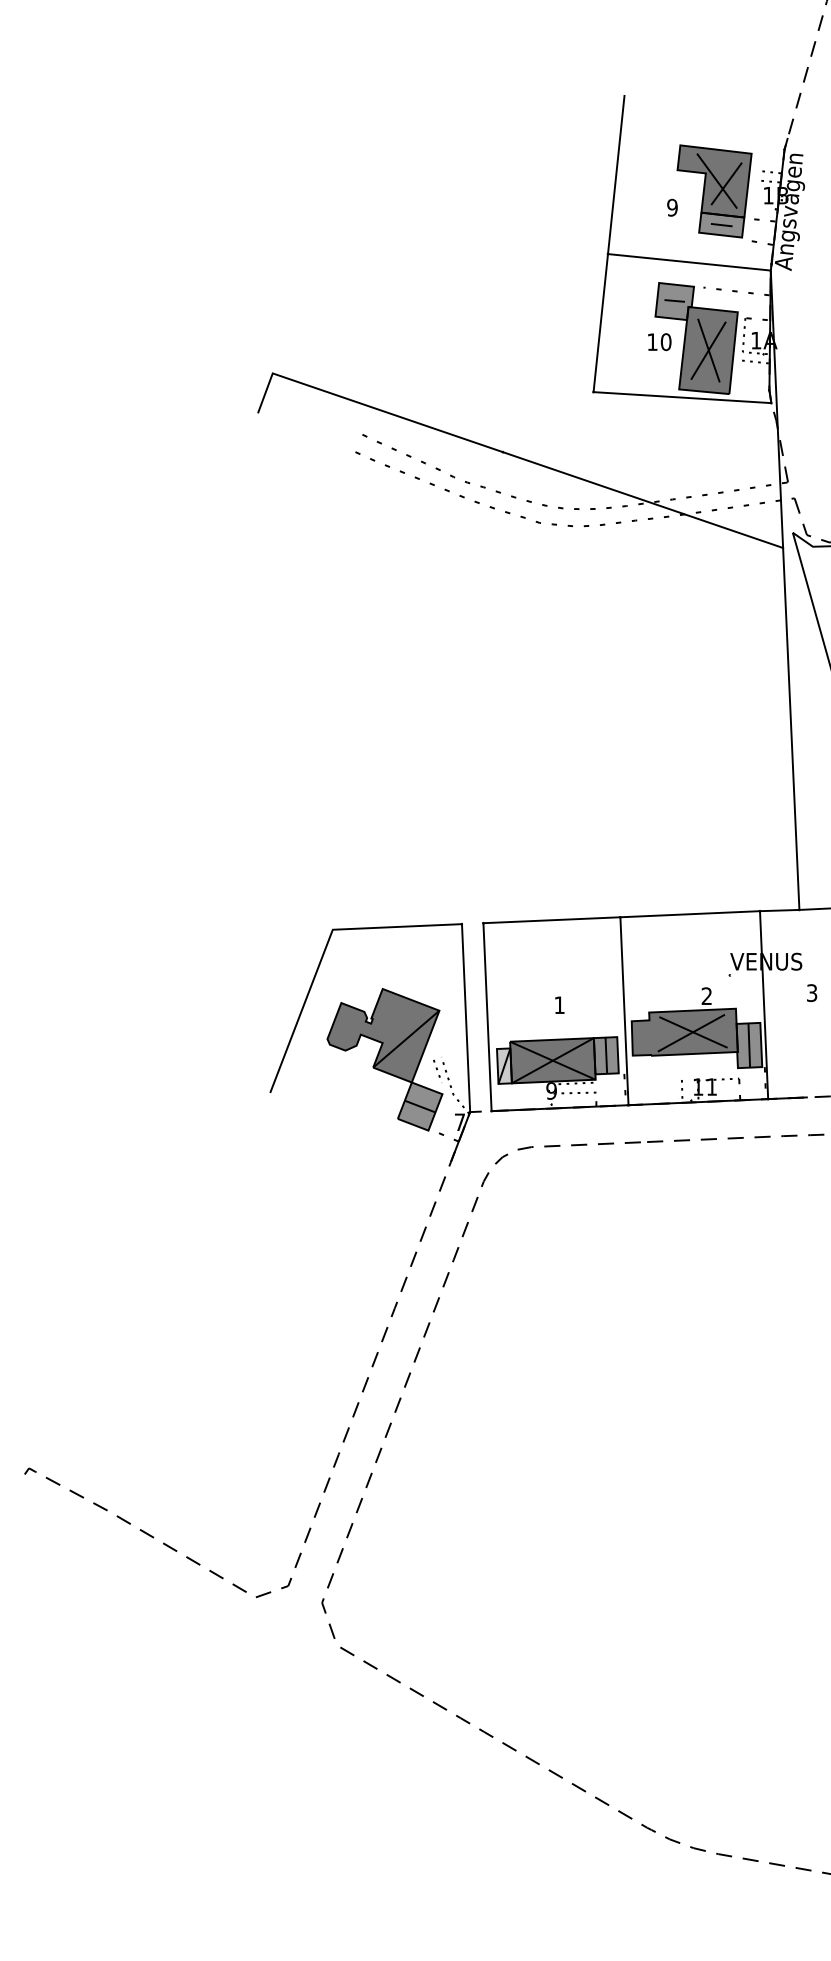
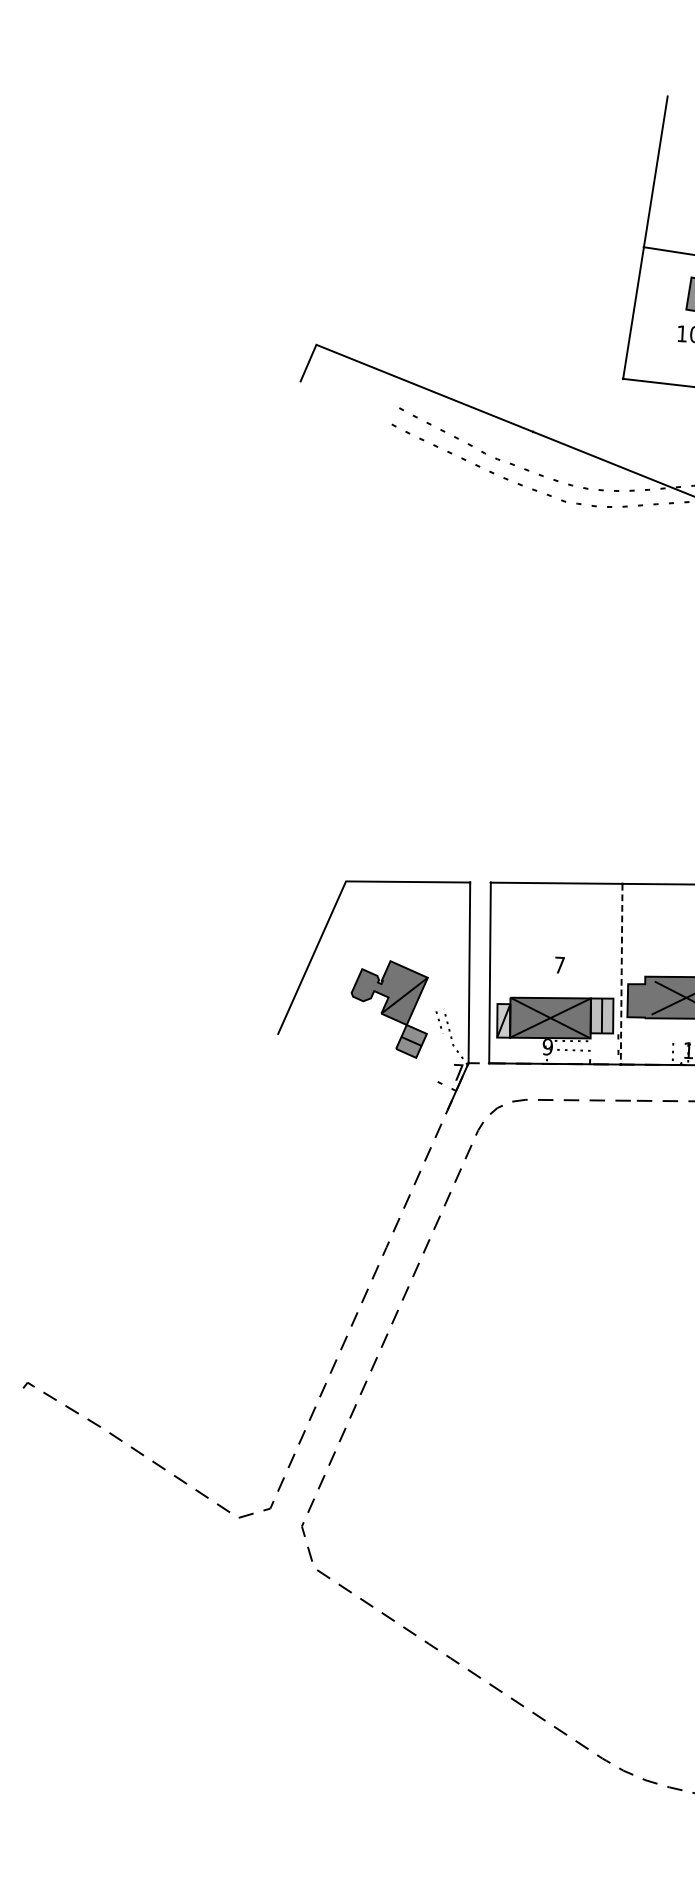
text: (559, 1004) -> (559, 964), 1 -> 7
line: (624, 1011) -> (621, 974), solid -> dashed
fill: (605, 1055) -> (601, 1015), removed
part: (384, 1059) -> (389, 1008), size x0.7

